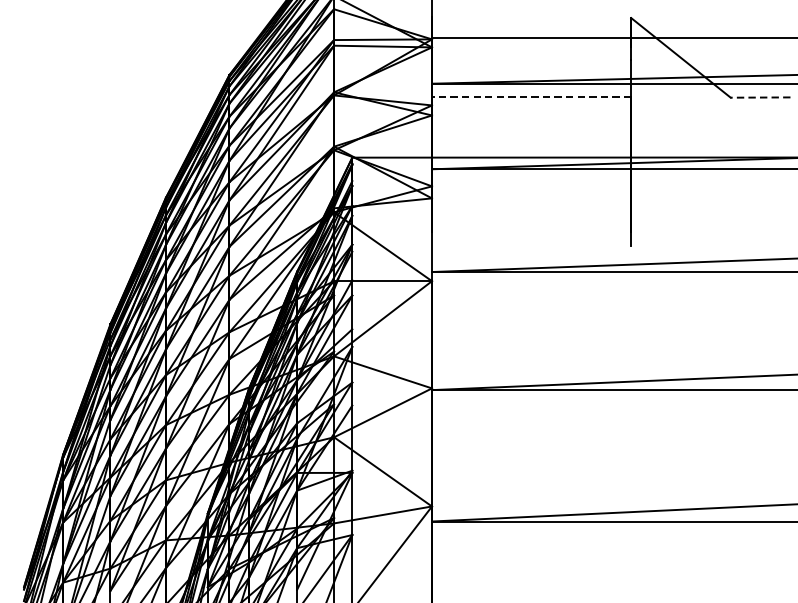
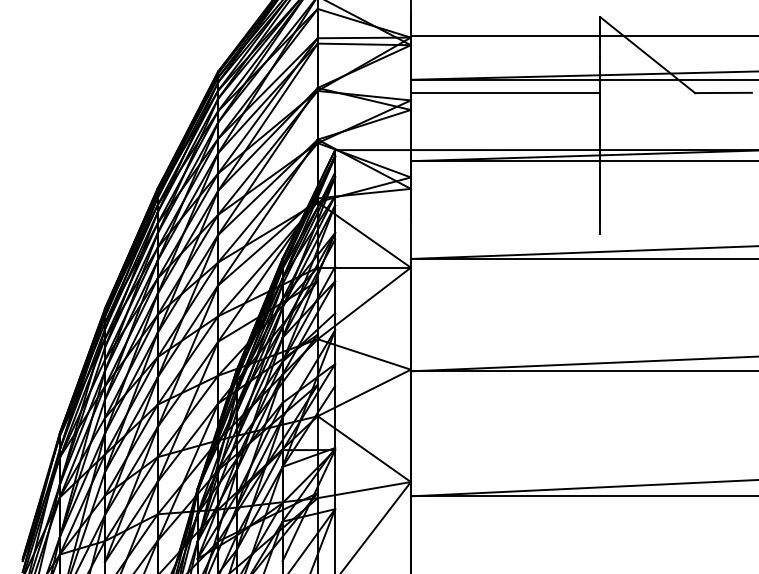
line: (531, 97) -> (505, 92), dashed -> solid
line: (760, 97) -> (723, 92), dashed -> solid

